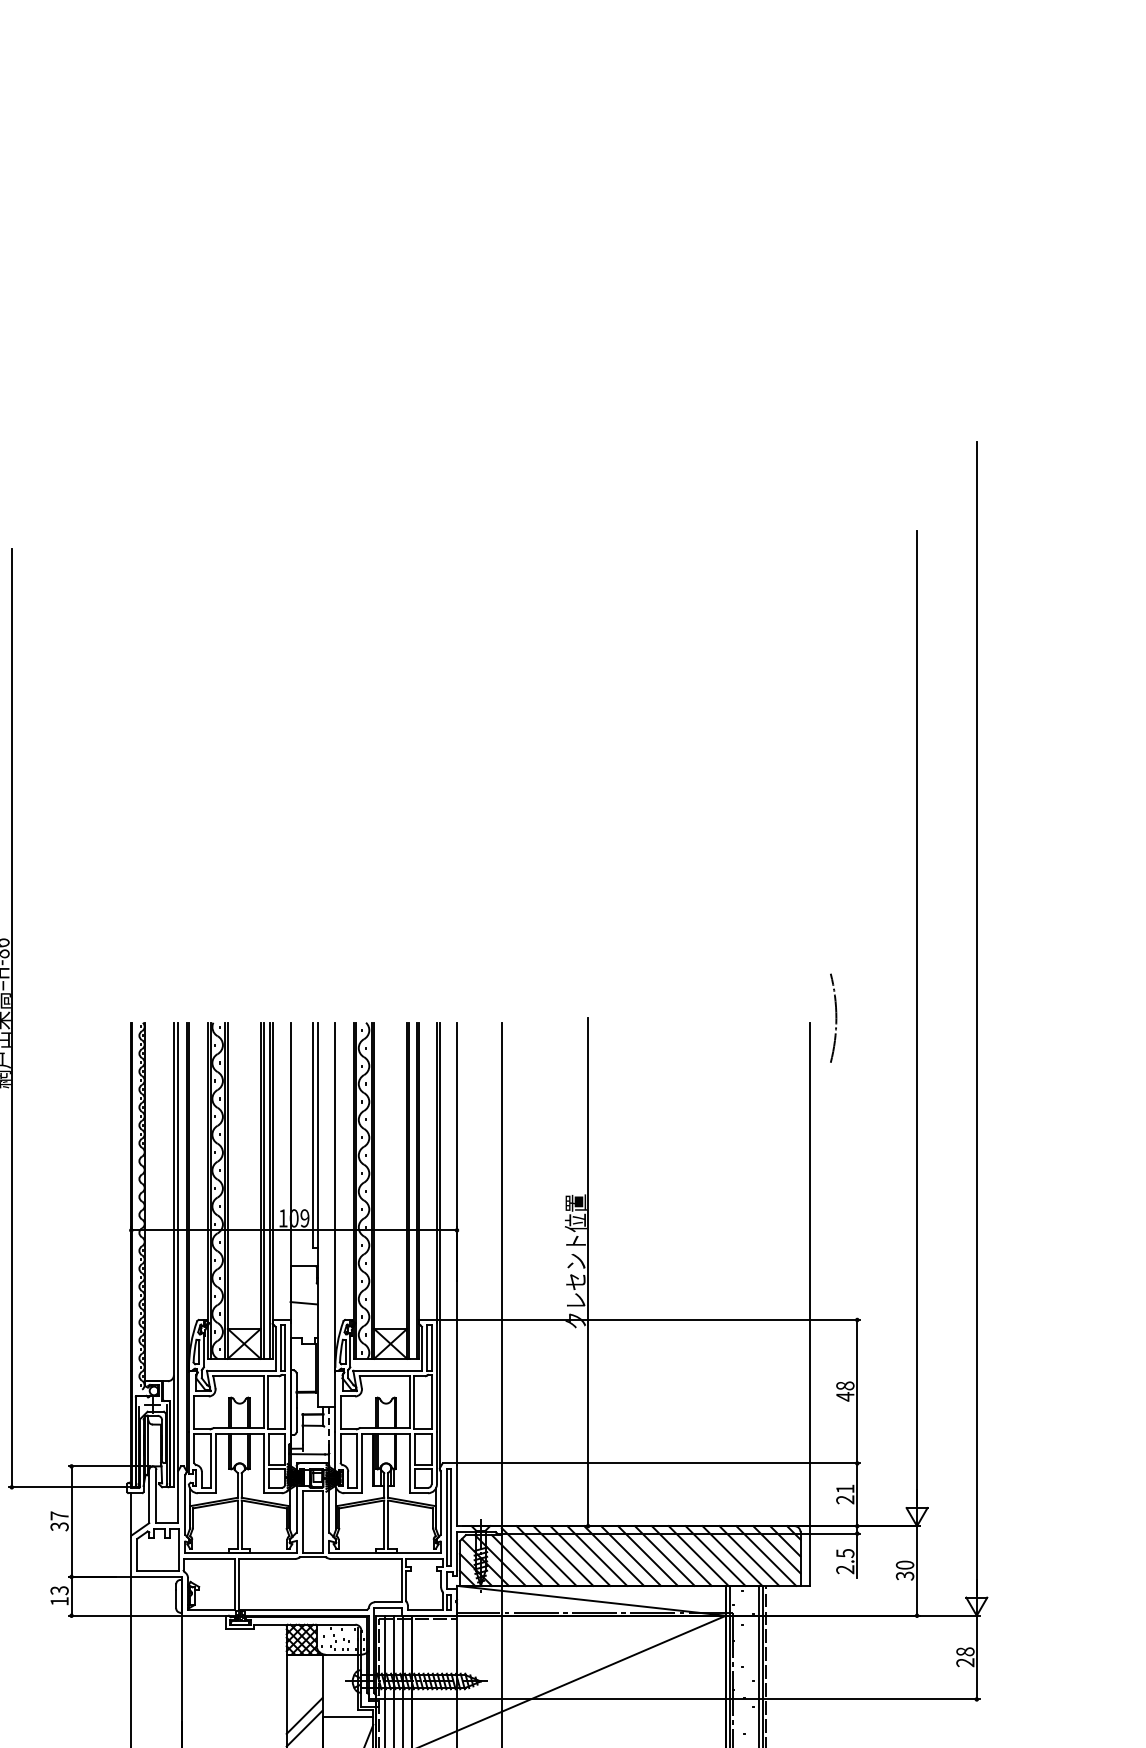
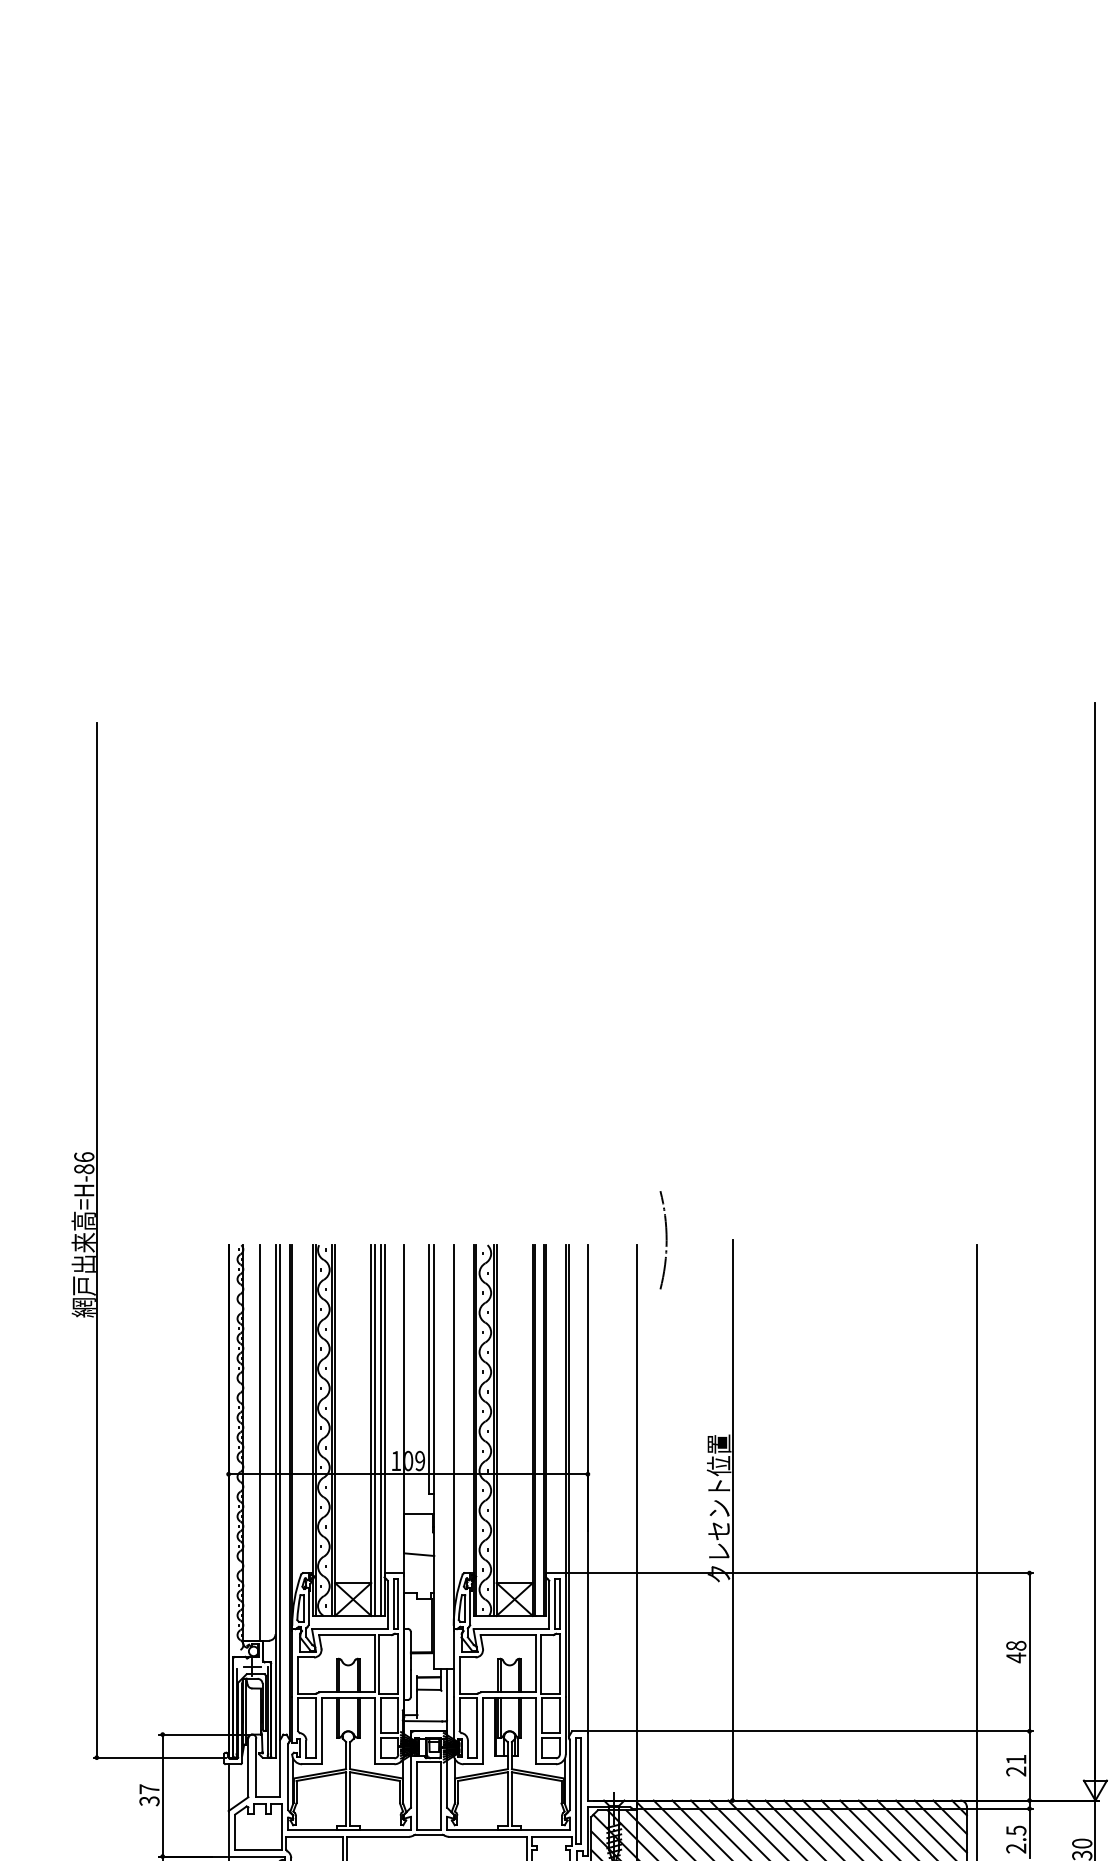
arc: (835, 1017) -> (665, 1239), moved
line: (159, 1201) -> (259, 1442), added
line: (329, 1426) -> (447, 1690), dashed -> solid

